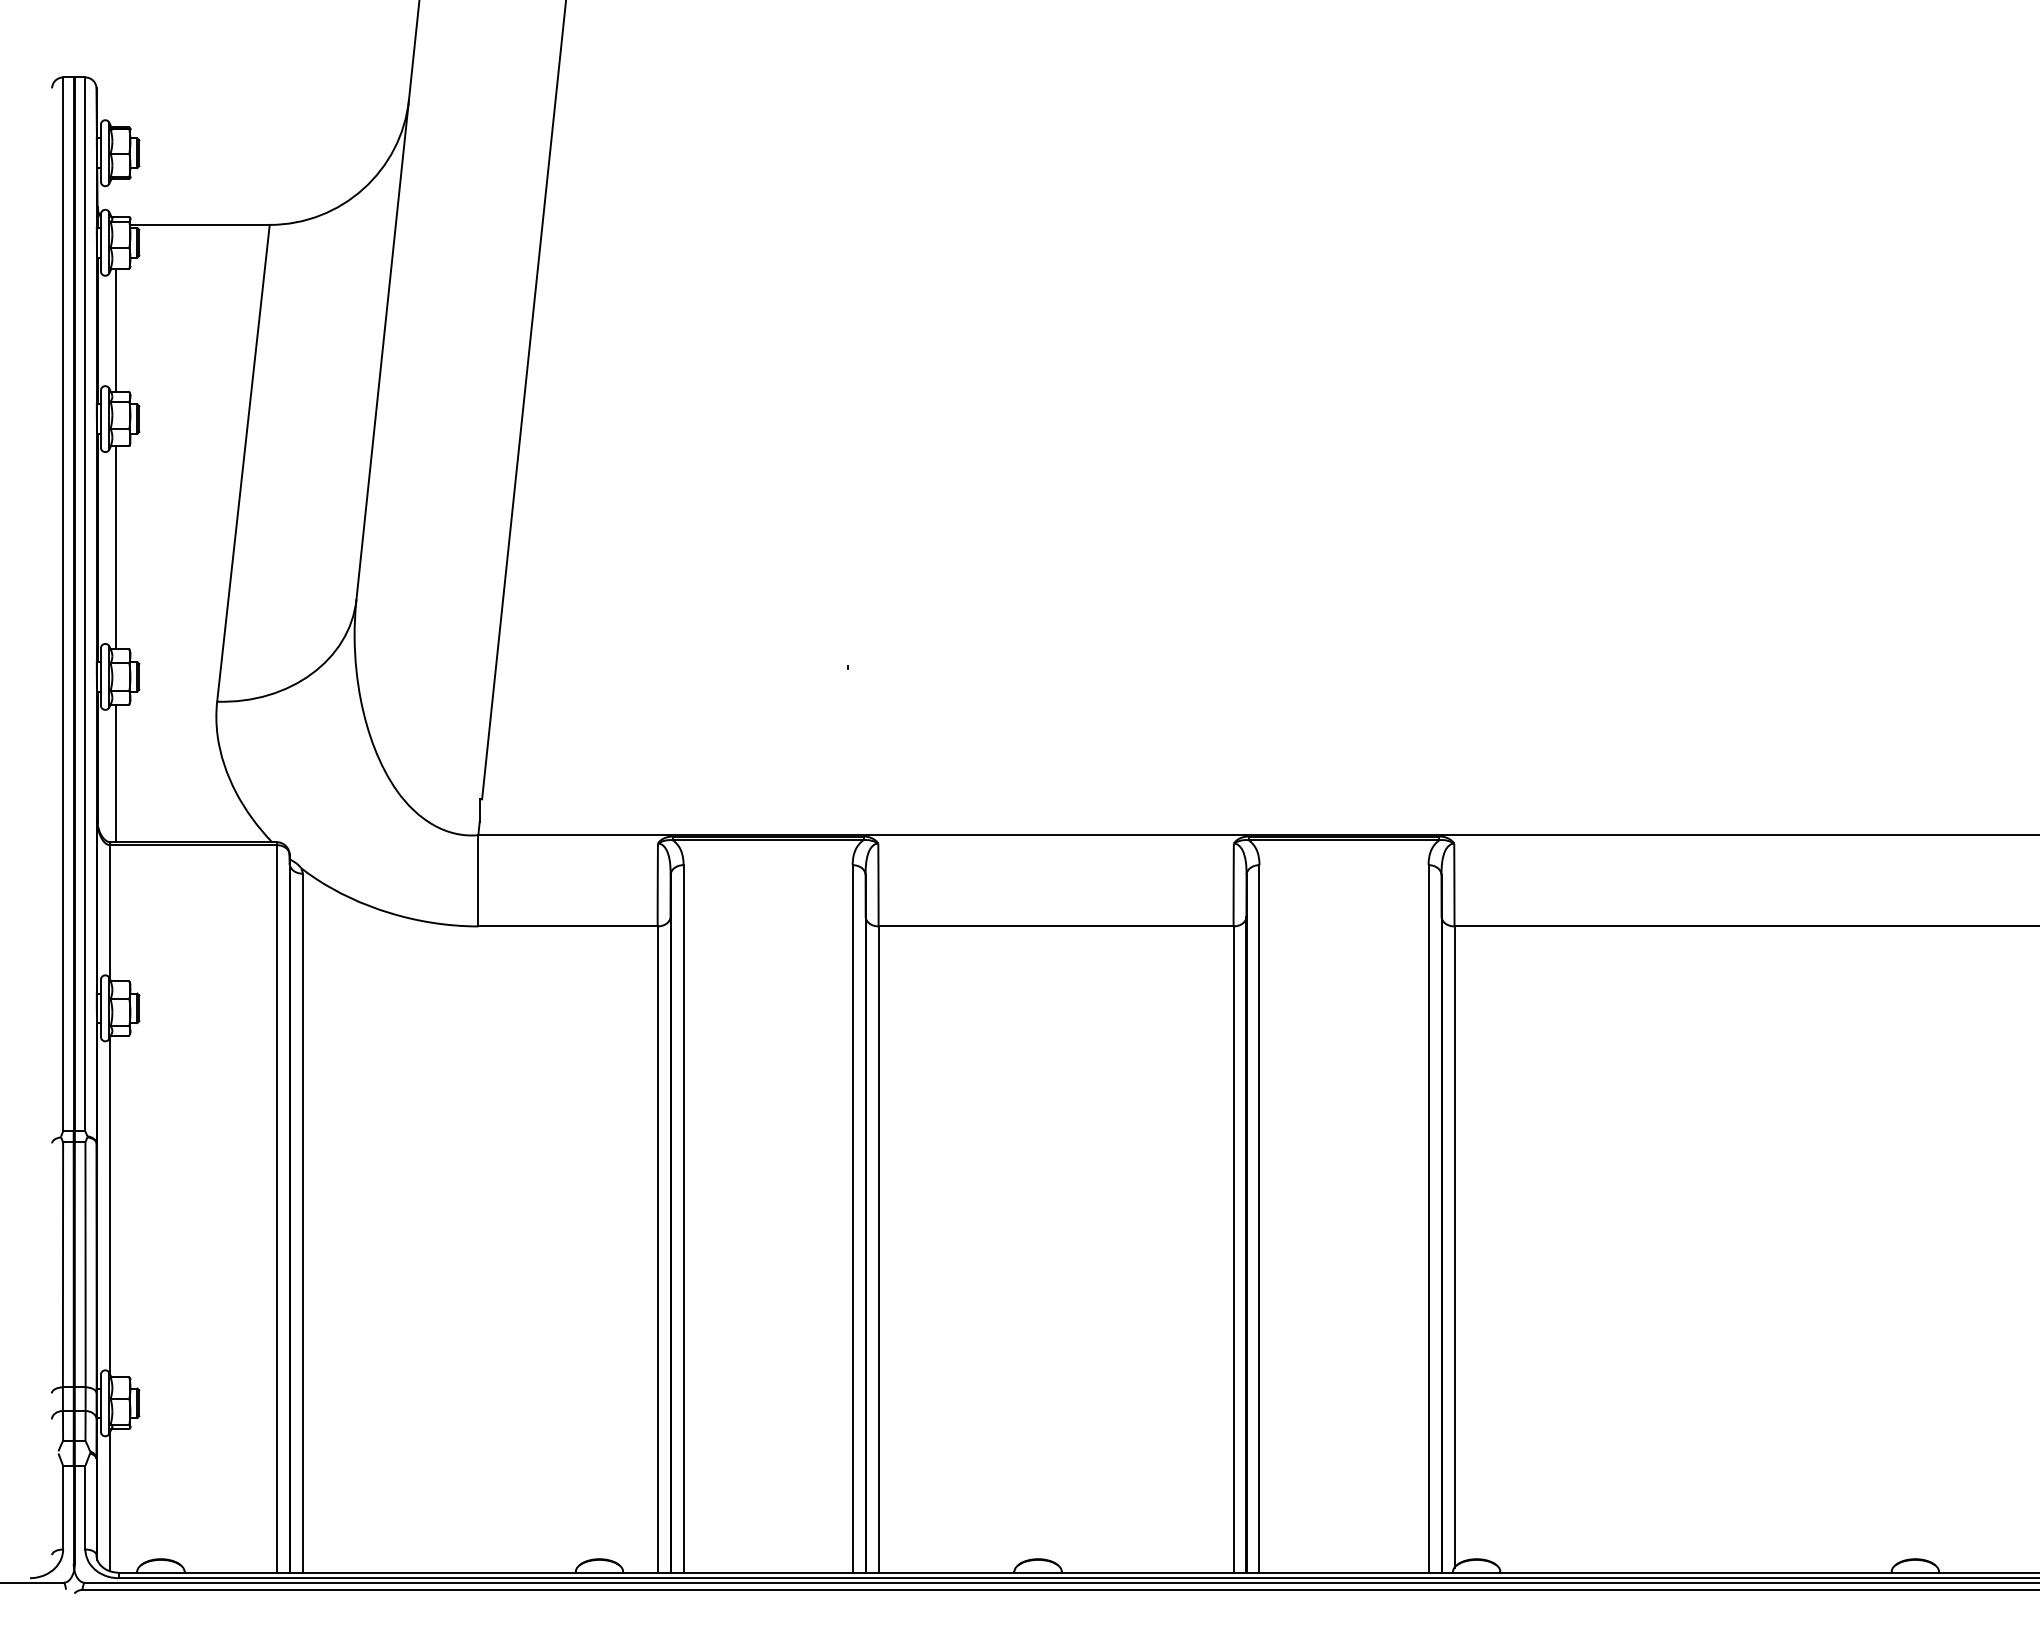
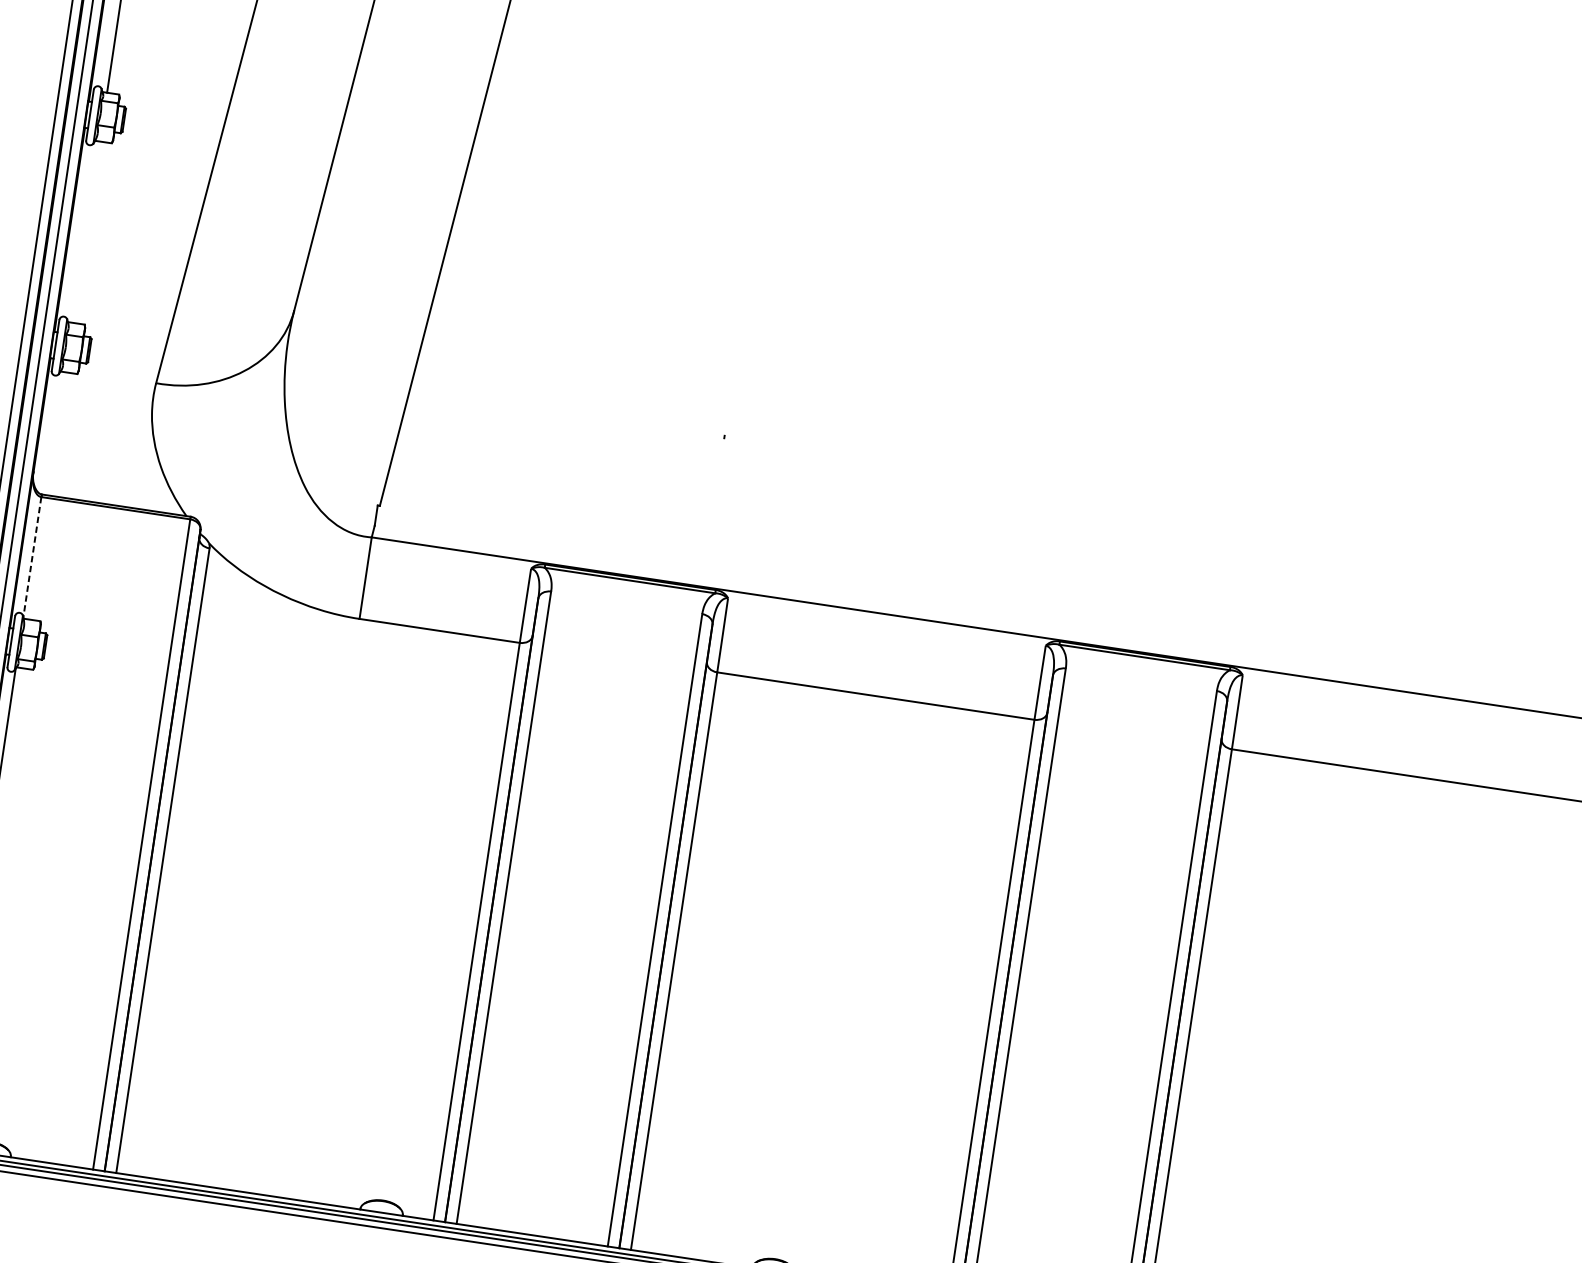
line: (115, 547) -> (85, 231), removed
line: (115, 773) -> (55, 433), removed
line: (110, 912) -> (32, 557), solid -> dashed

